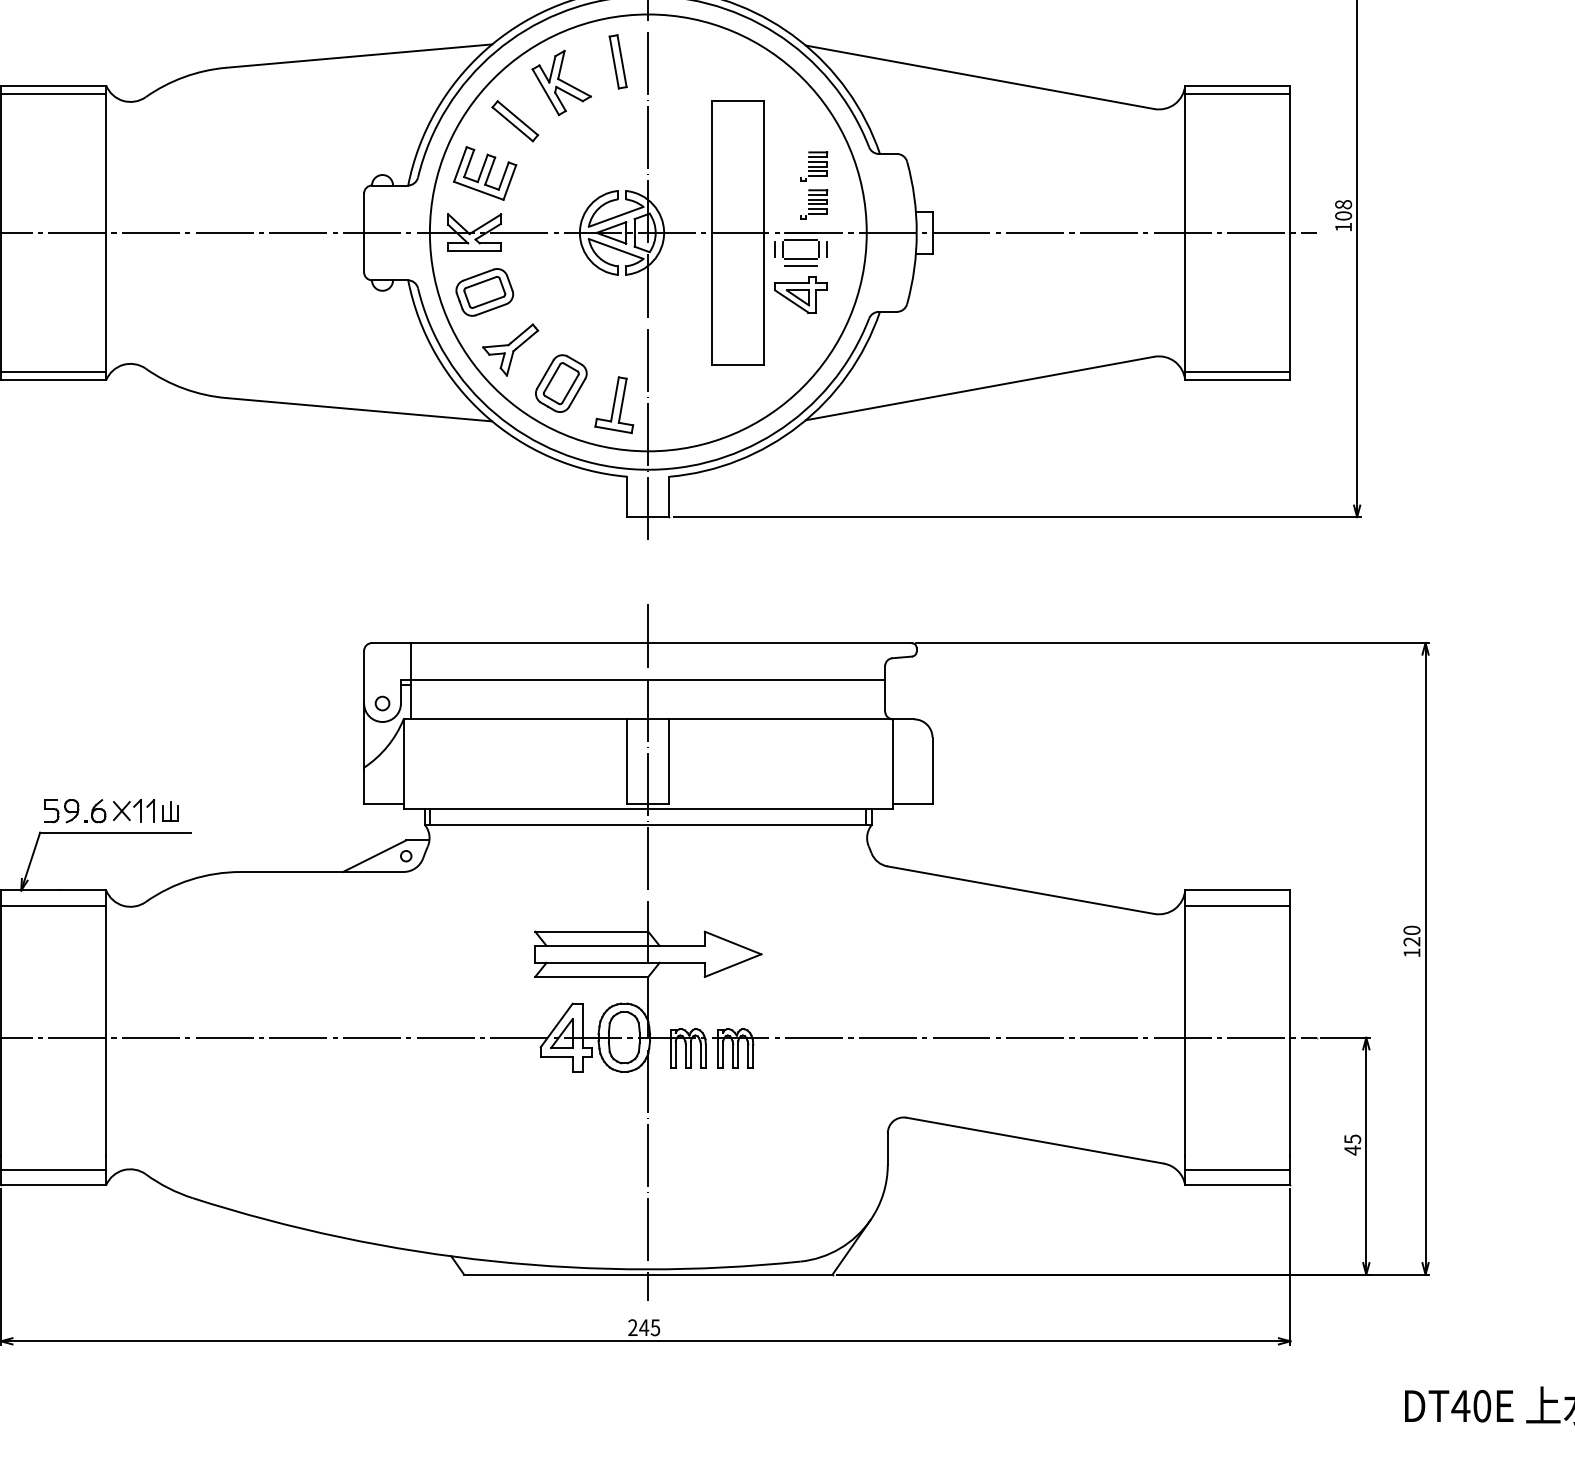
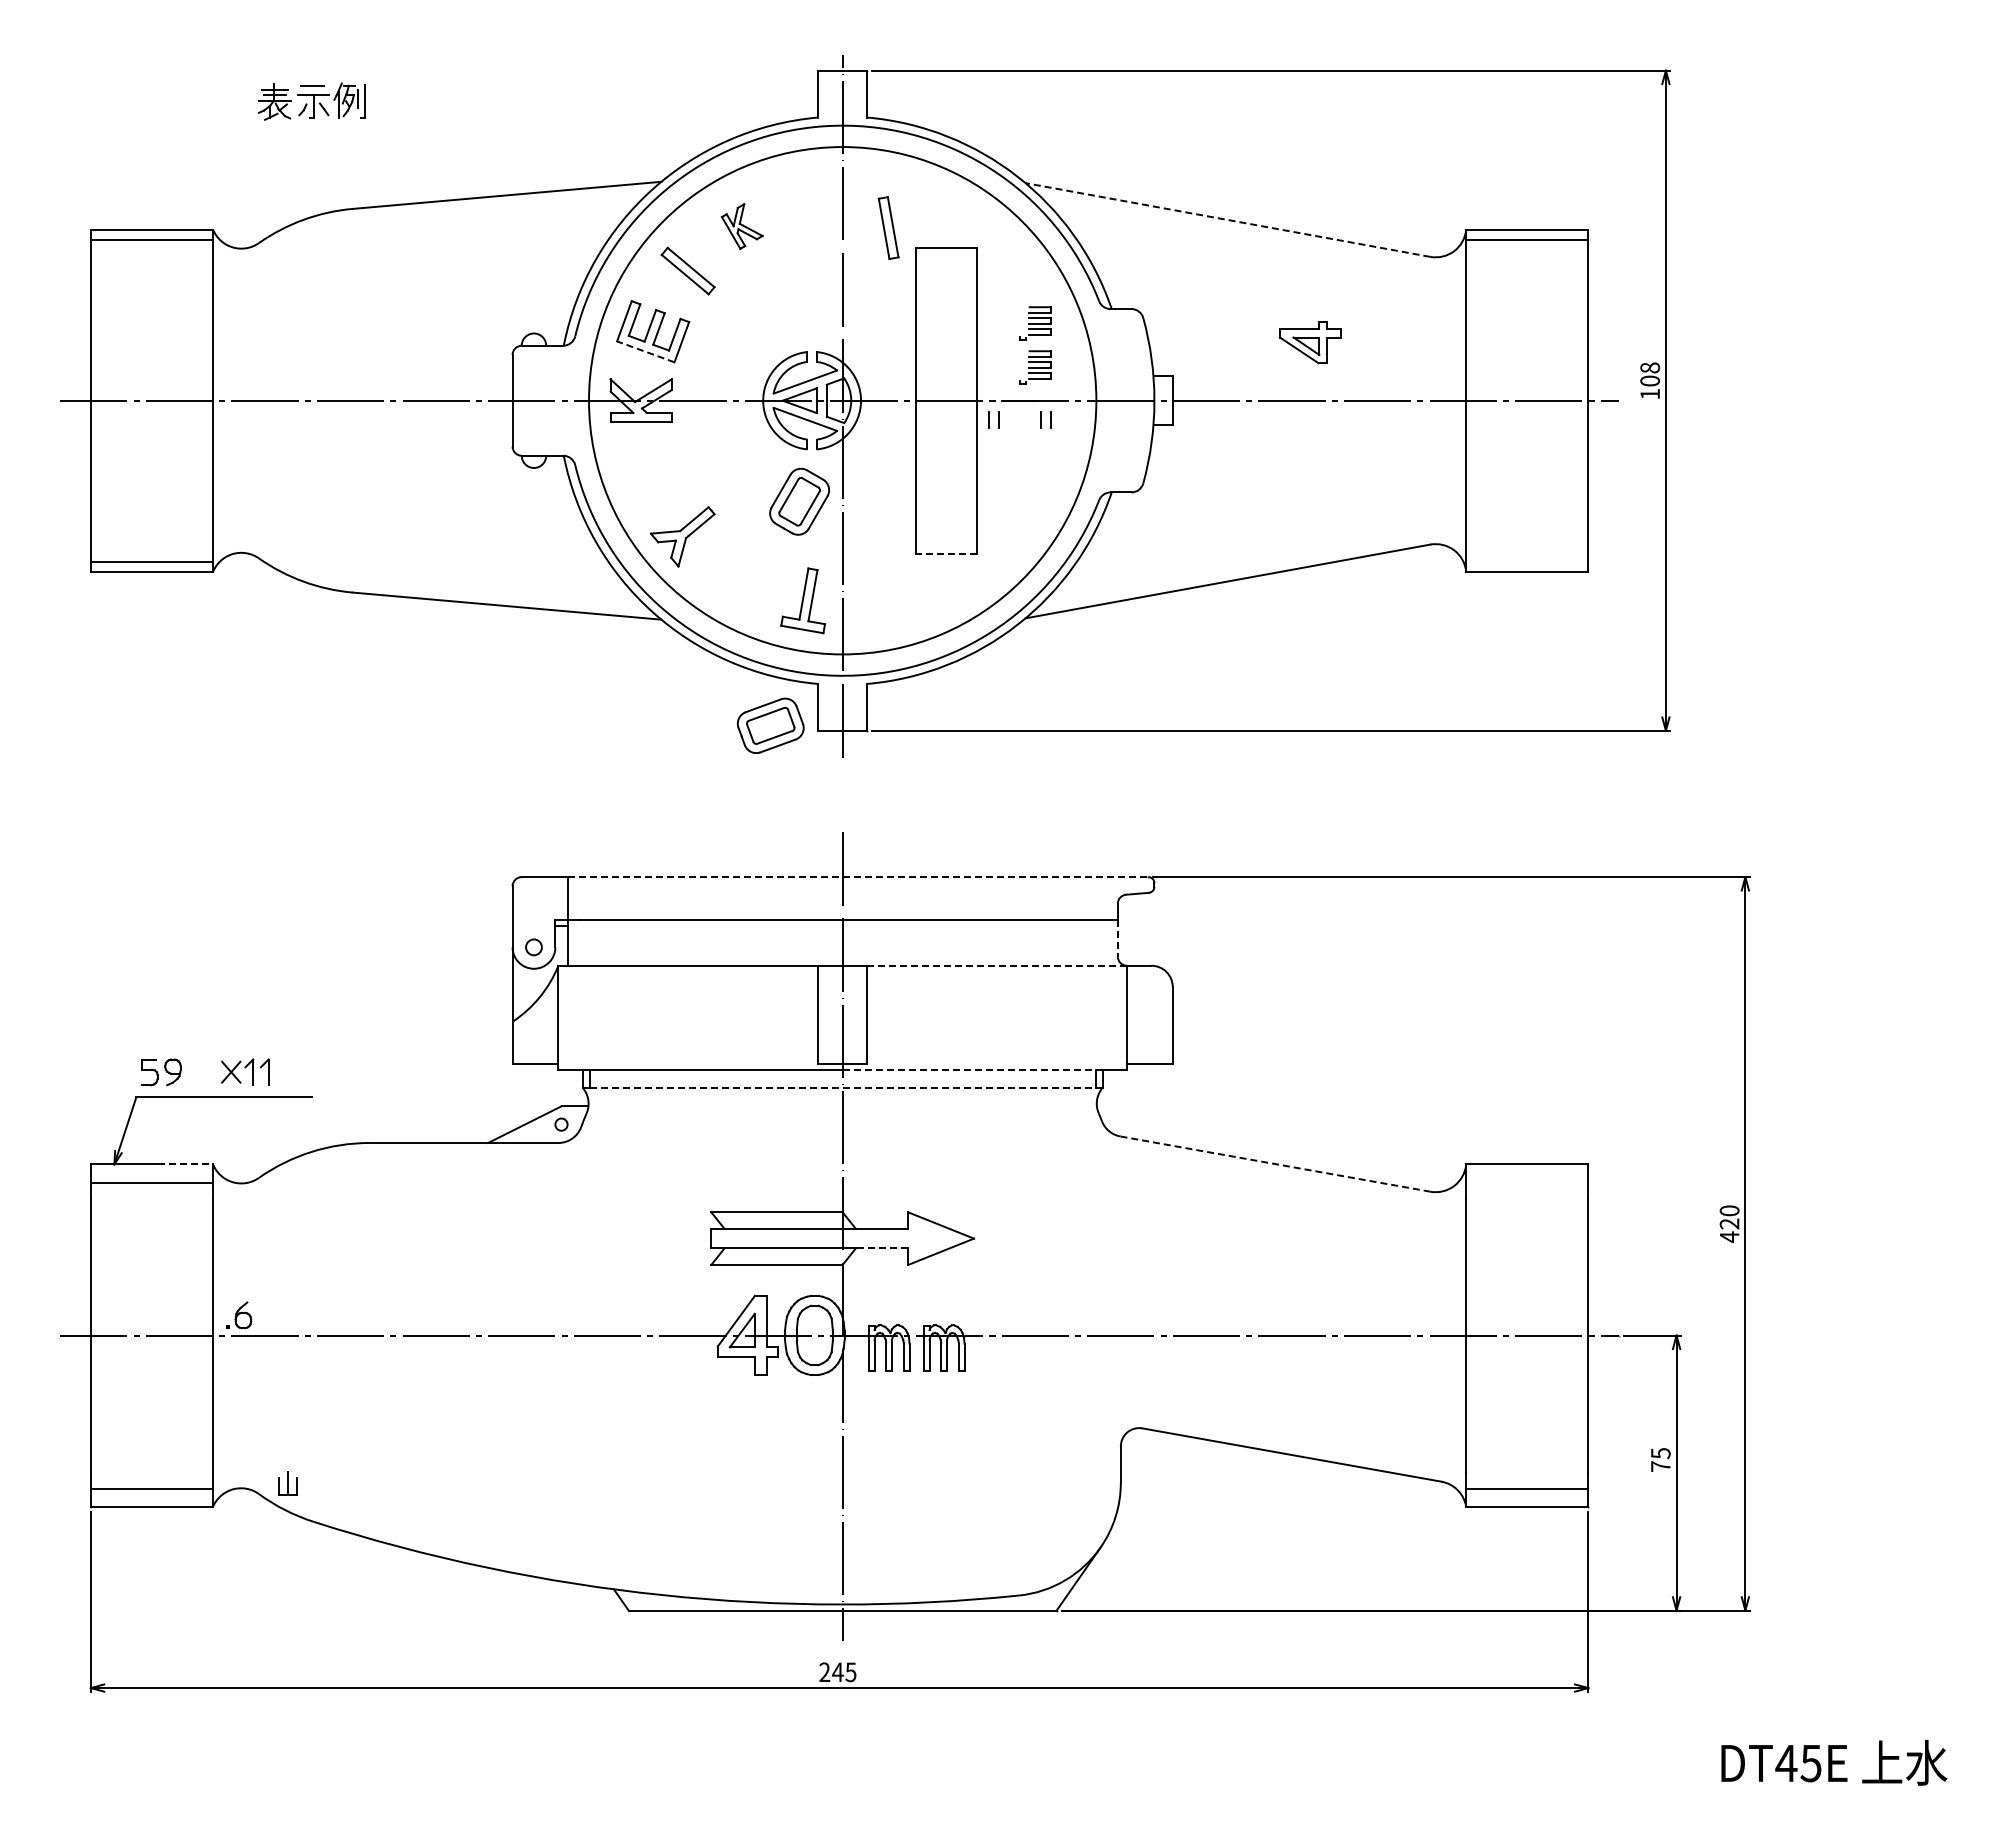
part: (618, 61) -> (888, 227), moved
line: (979, 77) -> (1227, 220), solid -> dashed
part: (562, 82) -> (742, 226), size x0.6
line: (478, 190) -> (645, 351), solid -> dashed
line: (800, 240) -> (1019, 409), removed
line: (800, 259) -> (1019, 431), removed
line: (800, 266) -> (1019, 439), removed
part: (484, 292) -> (770, 725), moved
part: (800, 294) -> (1309, 342), moved
line: (737, 364) -> (946, 553), solid -> dashed
line: (1237, 371) -> (1527, 561), removed
part: (561, 383) -> (799, 501), moved
line: (661, 643) -> (858, 877), solid -> dashed
line: (884, 695) -> (1117, 938), solid -> dashed
line: (781, 719) -> (997, 965), solid -> dashed
line: (760, 808) -> (972, 1069), solid -> dashed
part: (95, 811) -> (239, 1315), moved
part: (170, 811) -> (287, 1483), moved
line: (651, 824) -> (846, 1087), solid -> dashed
line: (83, 890) -> (186, 1164), solid -> dashed
line: (1020, 890) -> (1275, 1164), solid -> dashed
line: (1237, 906) -> (1527, 1182), removed
text: (1411, 953) -> (1729, 1237), 120 -> 420
line: (681, 962) -> (881, 1248), solid -> dashed
text: (1352, 1150) -> (1660, 1466), 45 -> 75
text: (1481, 1406) -> (1810, 1763), DT40E -> DT45E

